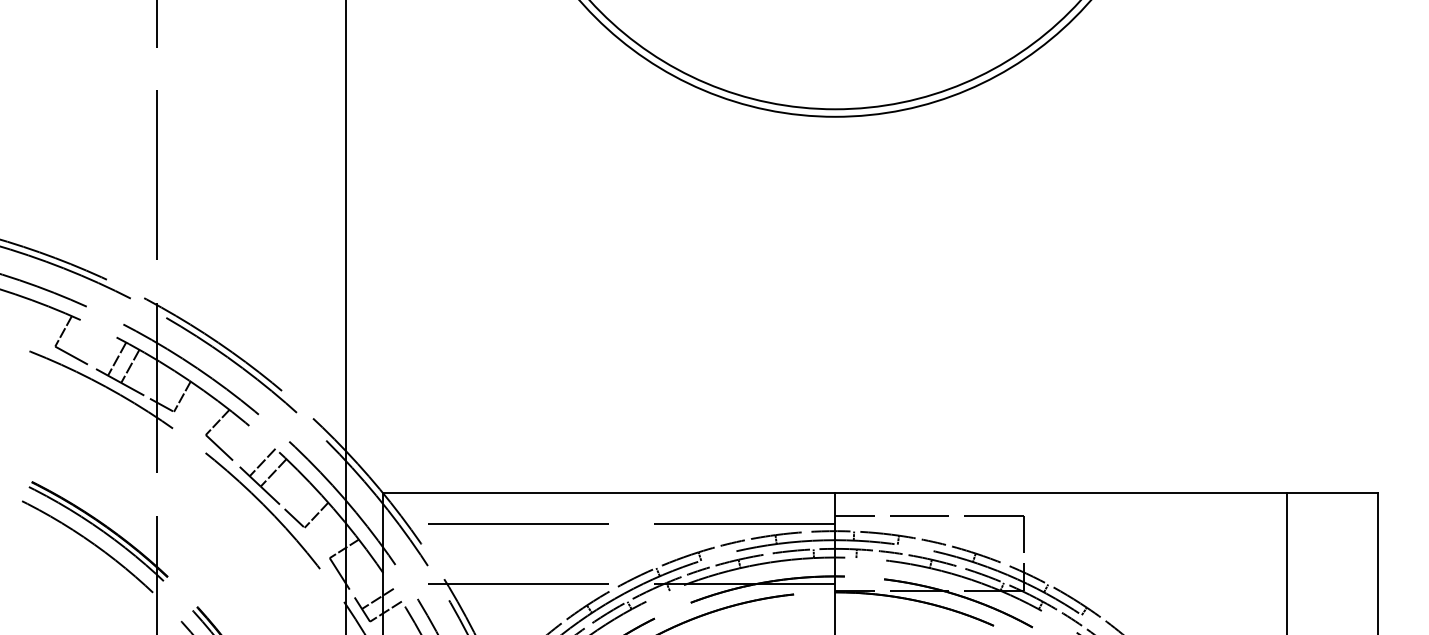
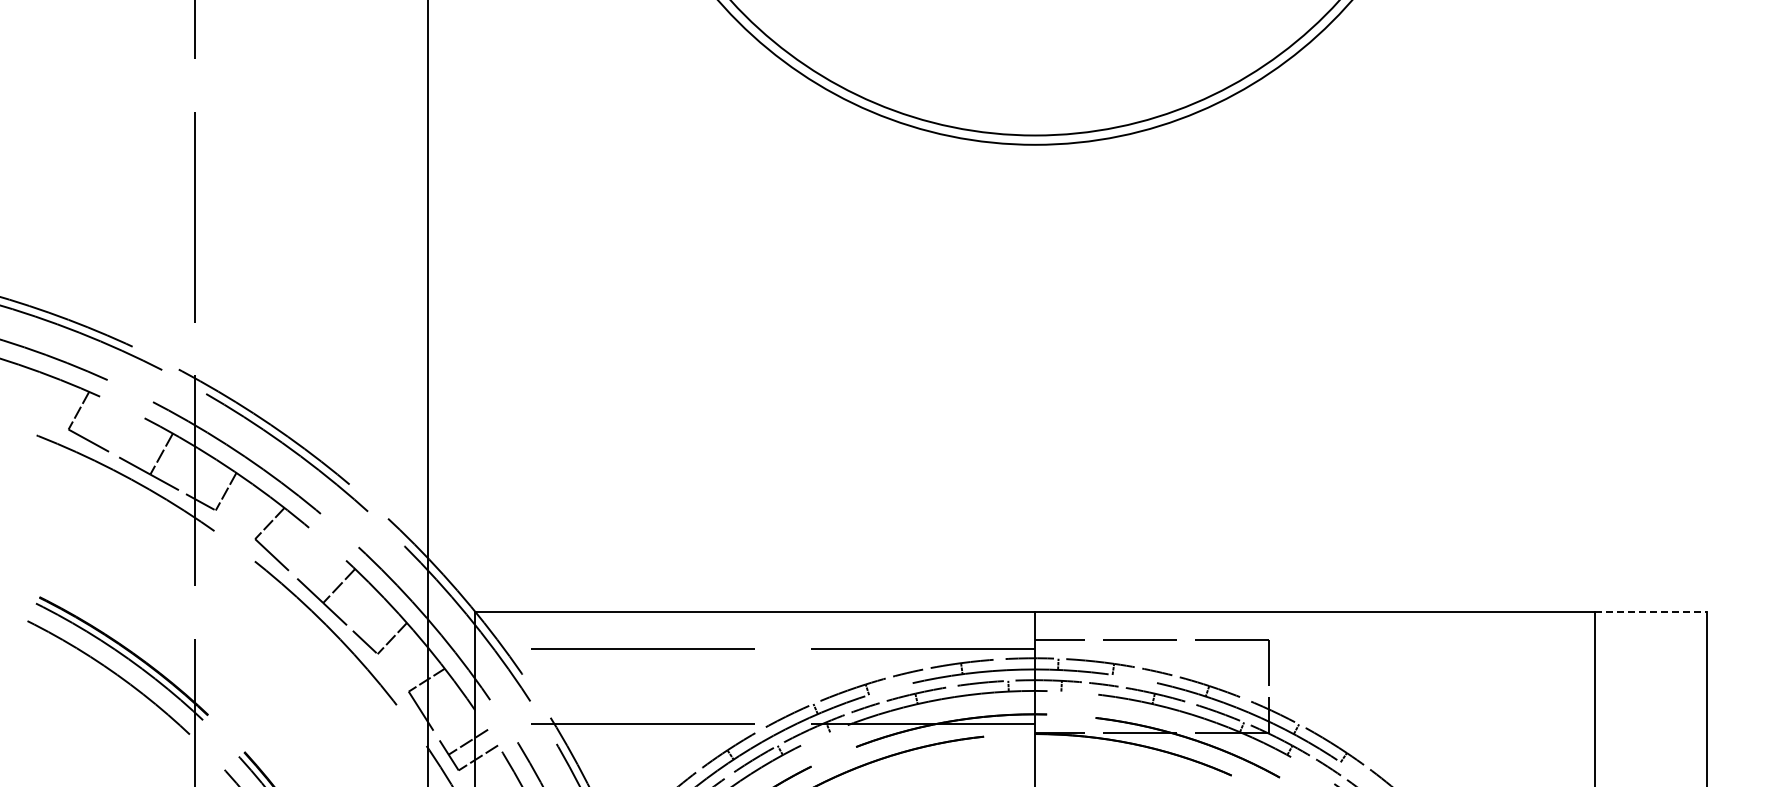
line: (117, 358) -> (145, 444), removed
line: (262, 462) -> (325, 573), removed
line: (1332, 493) -> (1651, 611), solid -> dashed

